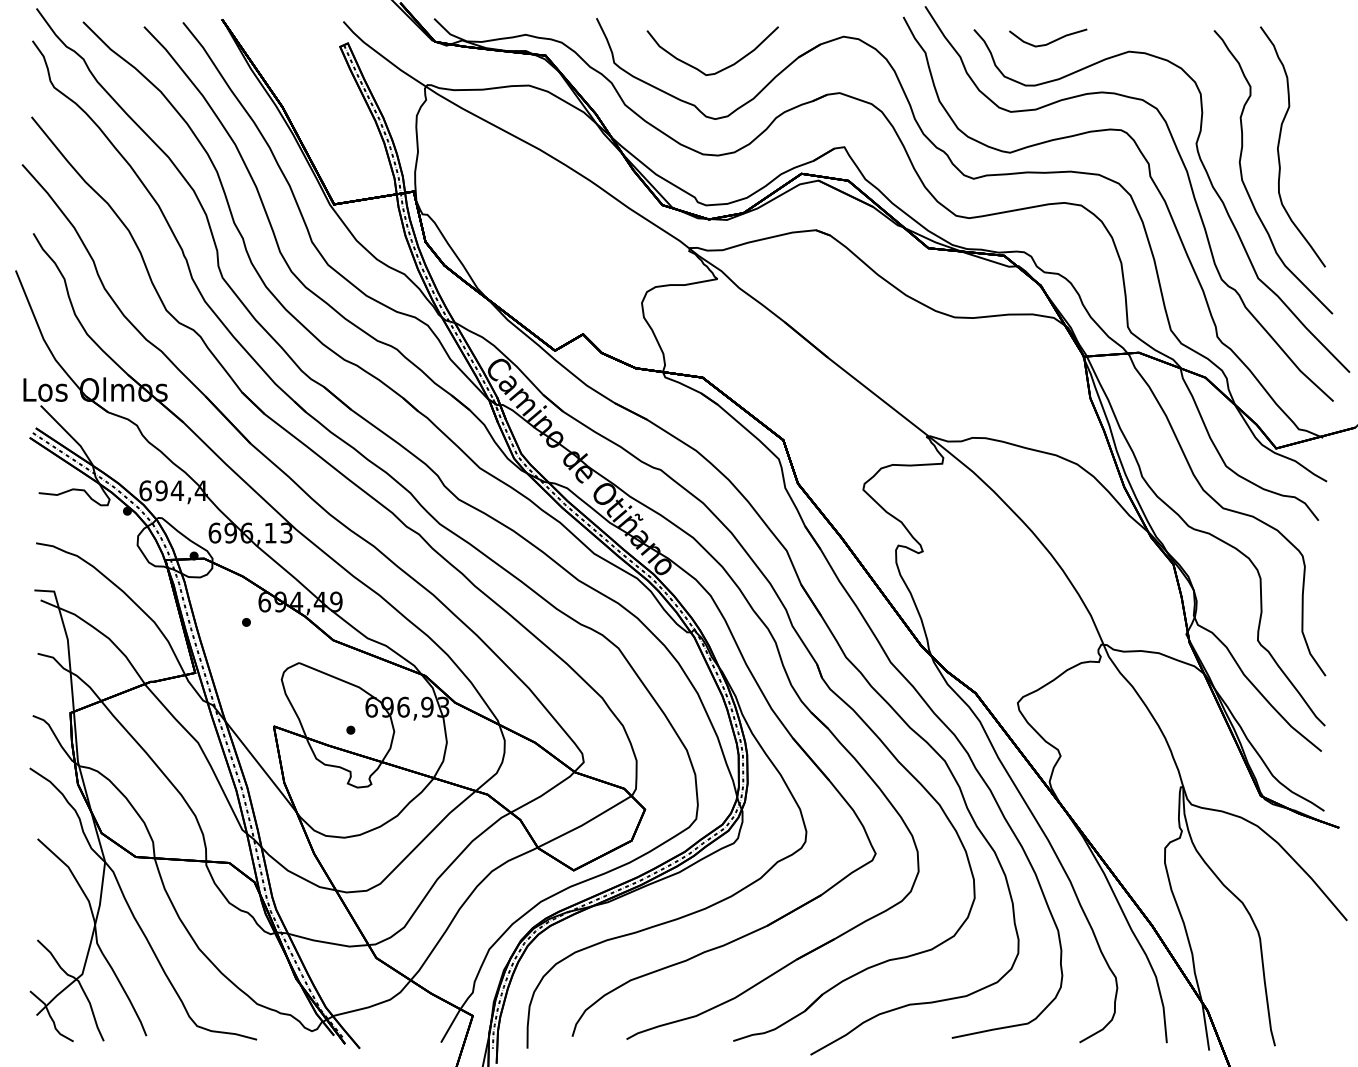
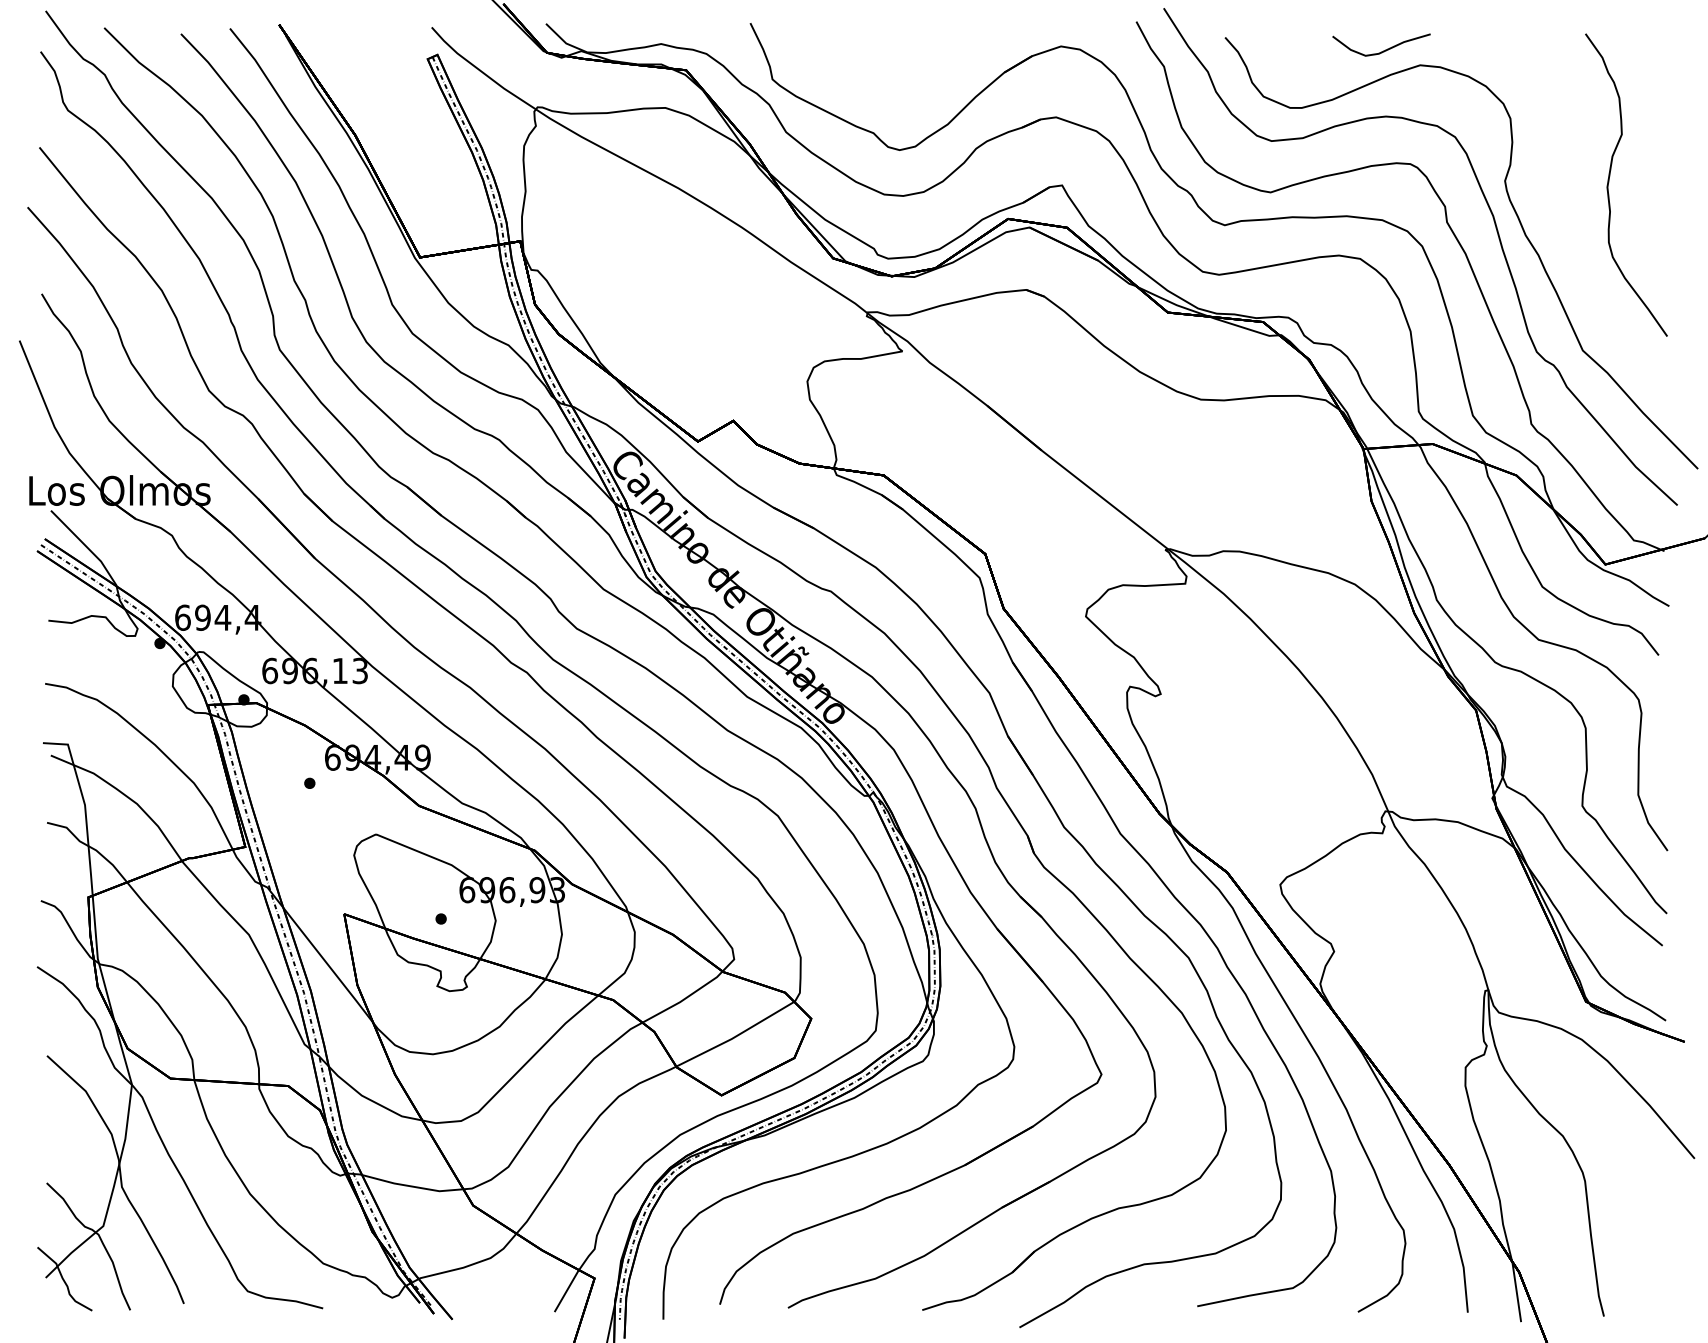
curve: (1049, 42) -> (1383, 50), moved
curve: (722, 69) -> (908, 87), removed
curve: (1244, 182) -> (1565, 230), removed

